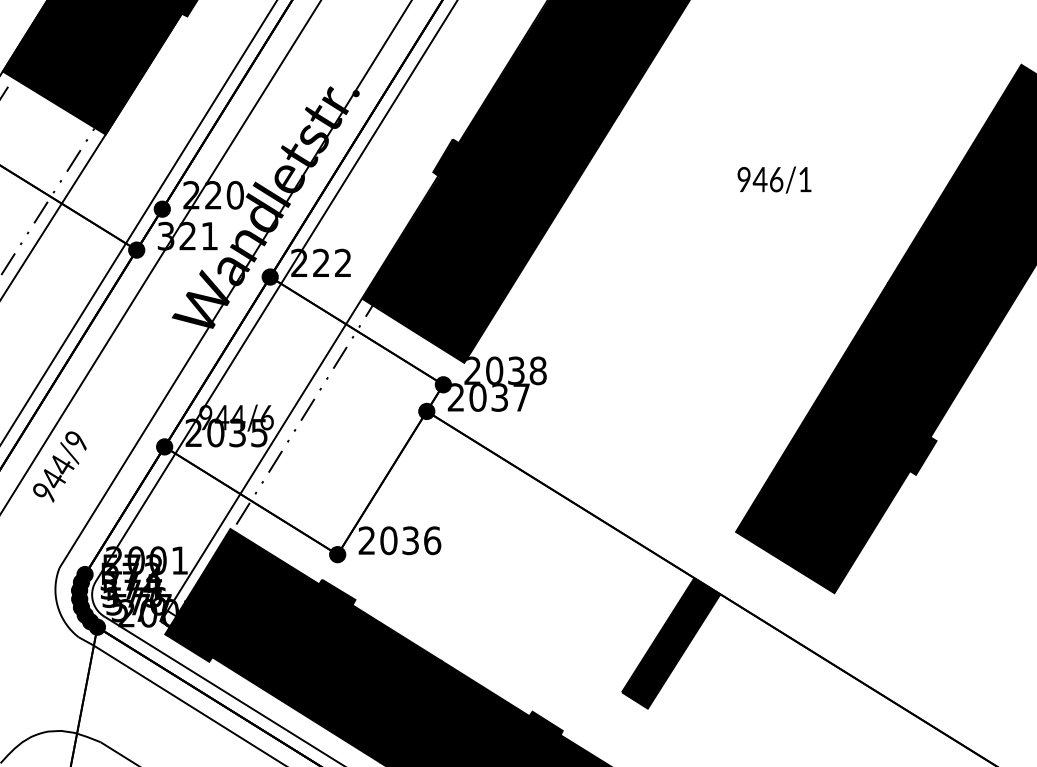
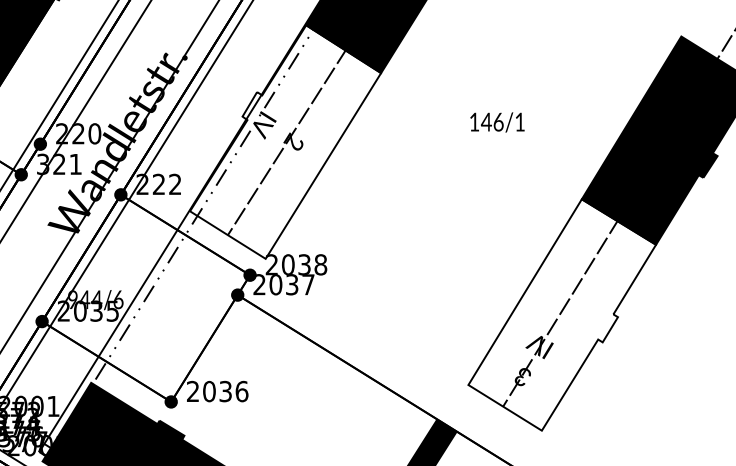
text: (743, 179) -> (474, 122), 946/1 -> 146/1
fill: (490, 205) -> (285, 141), removed
fill: (861, 438) -> (562, 315), removed

